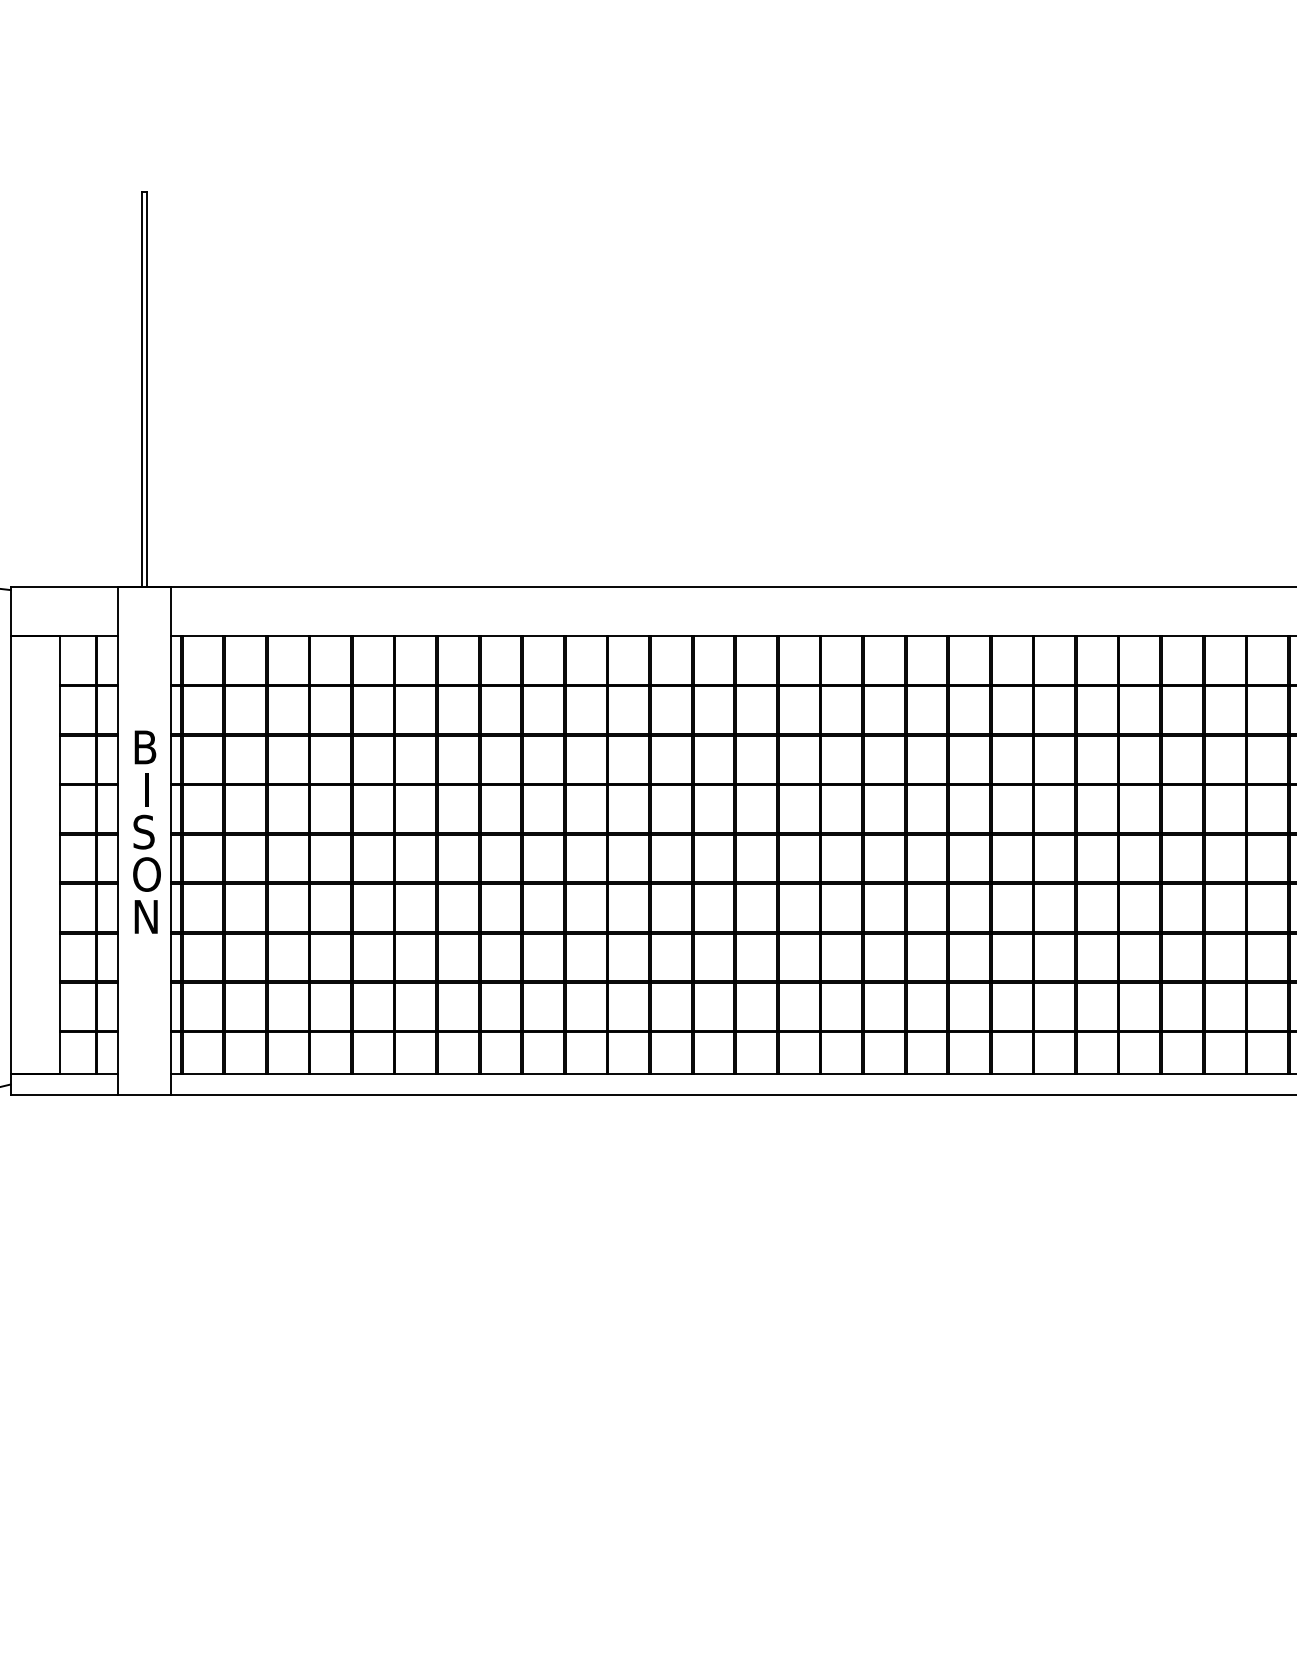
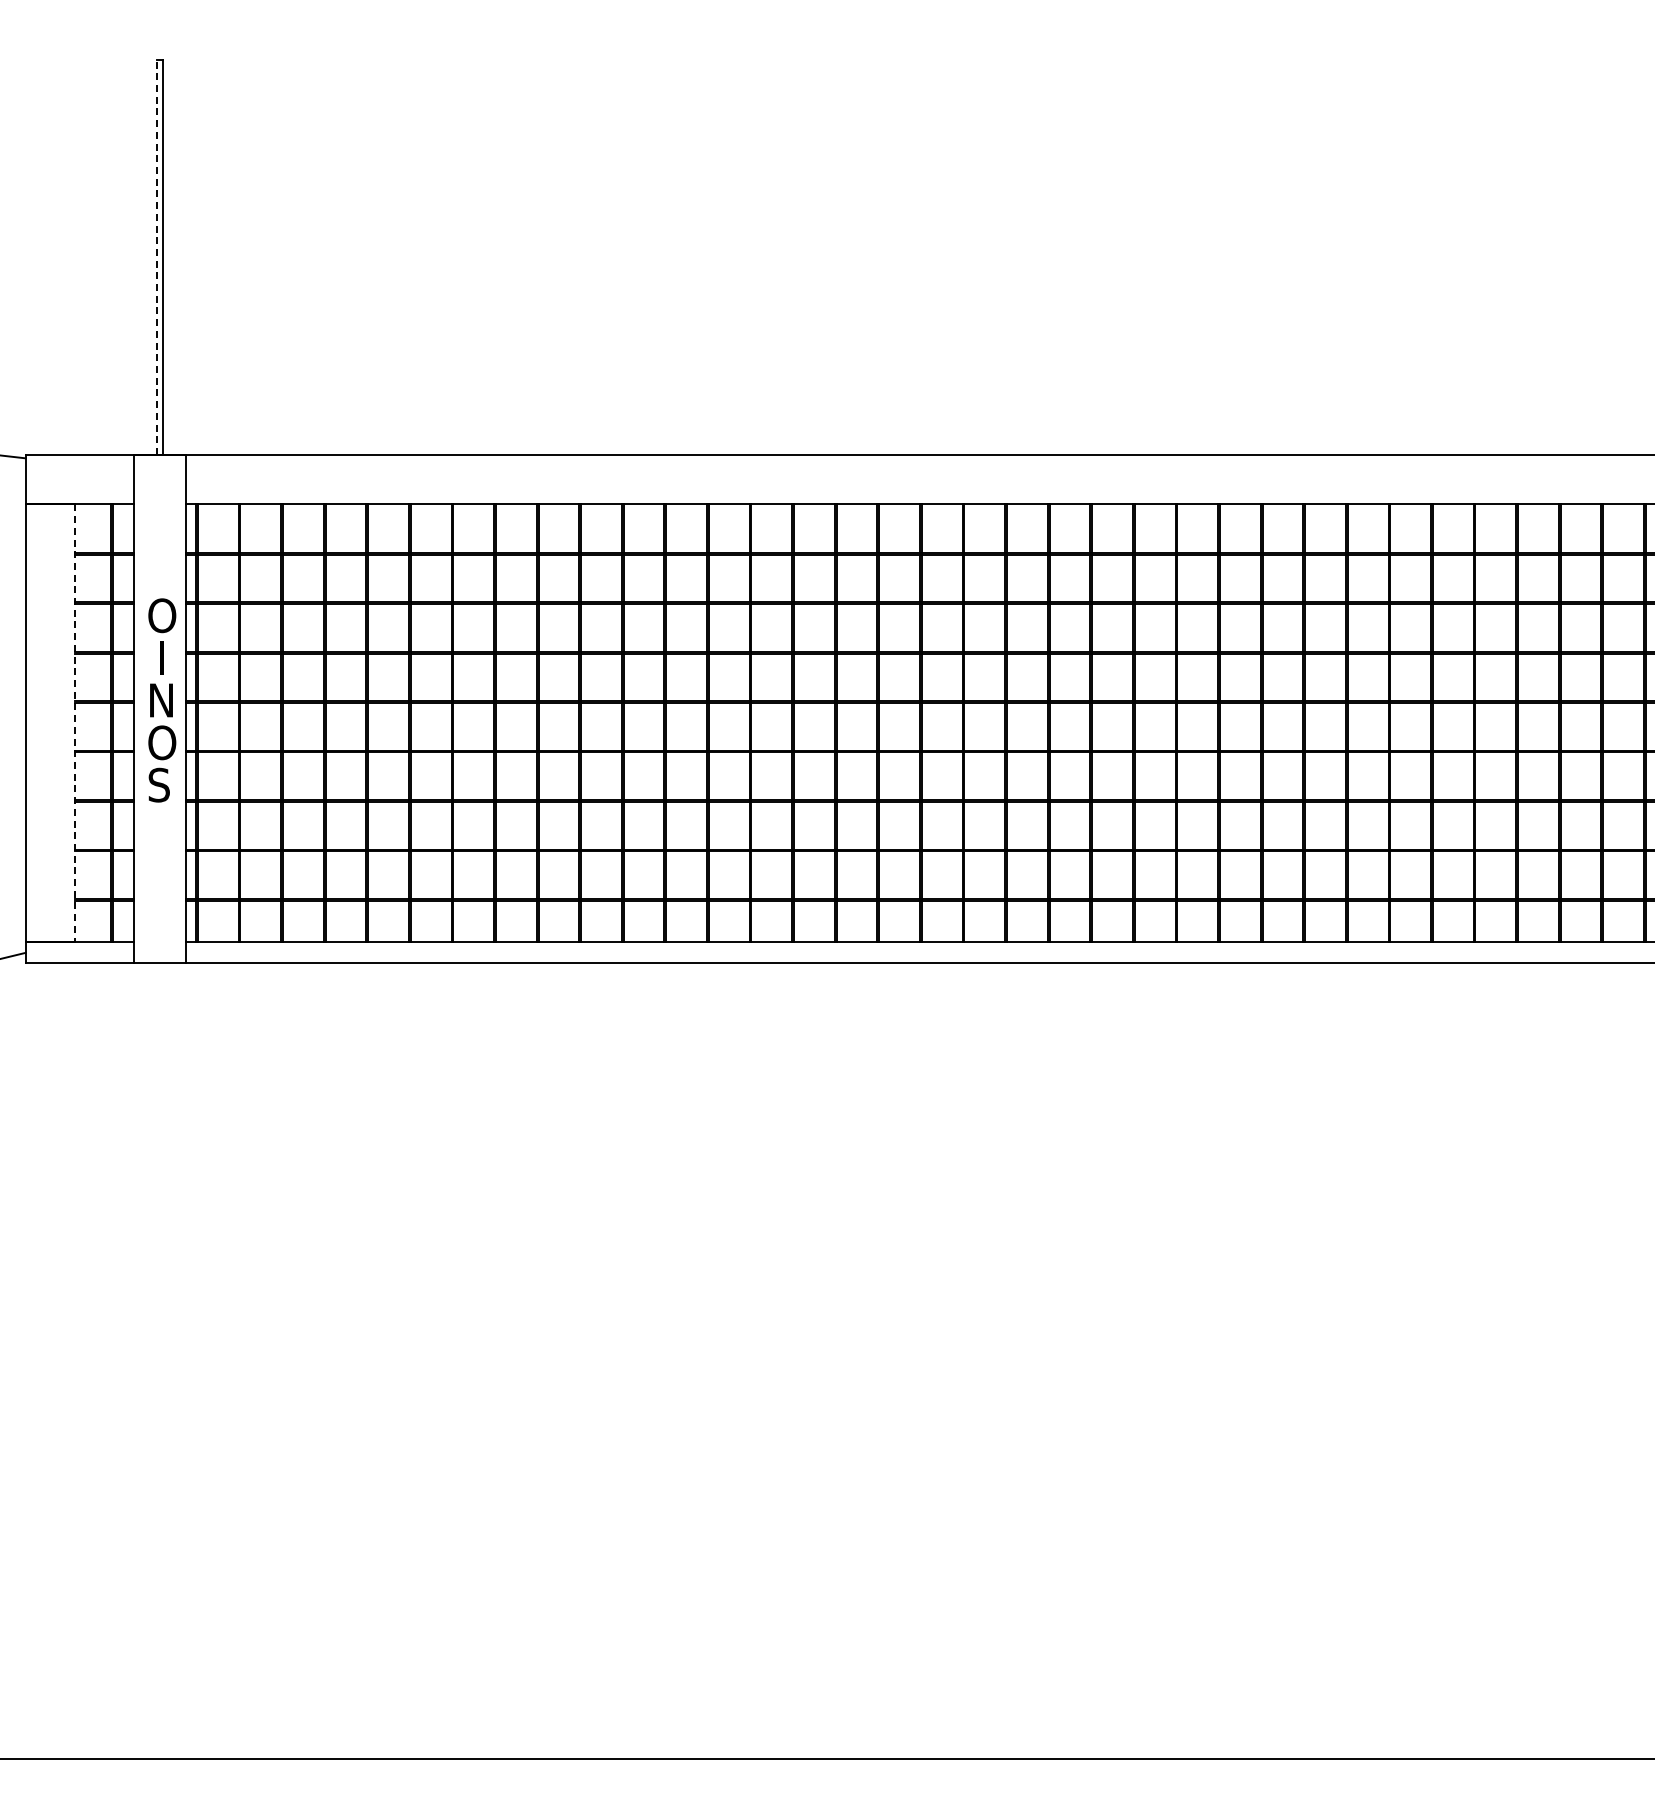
line: (142, 389) -> (157, 257), solid -> dashed
text: (147, 747) -> (162, 615), B -> O
text: (145, 832) -> (160, 700), S -> N
line: (60, 855) -> (75, 723), solid -> dashed
text: (145, 916) -> (160, 784), N -> S

